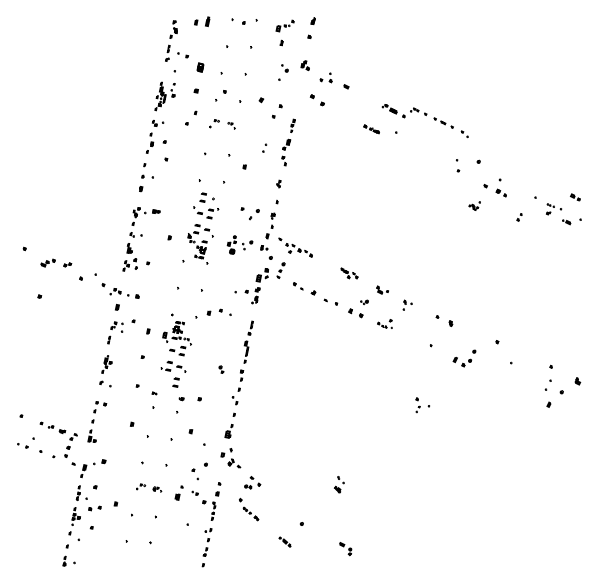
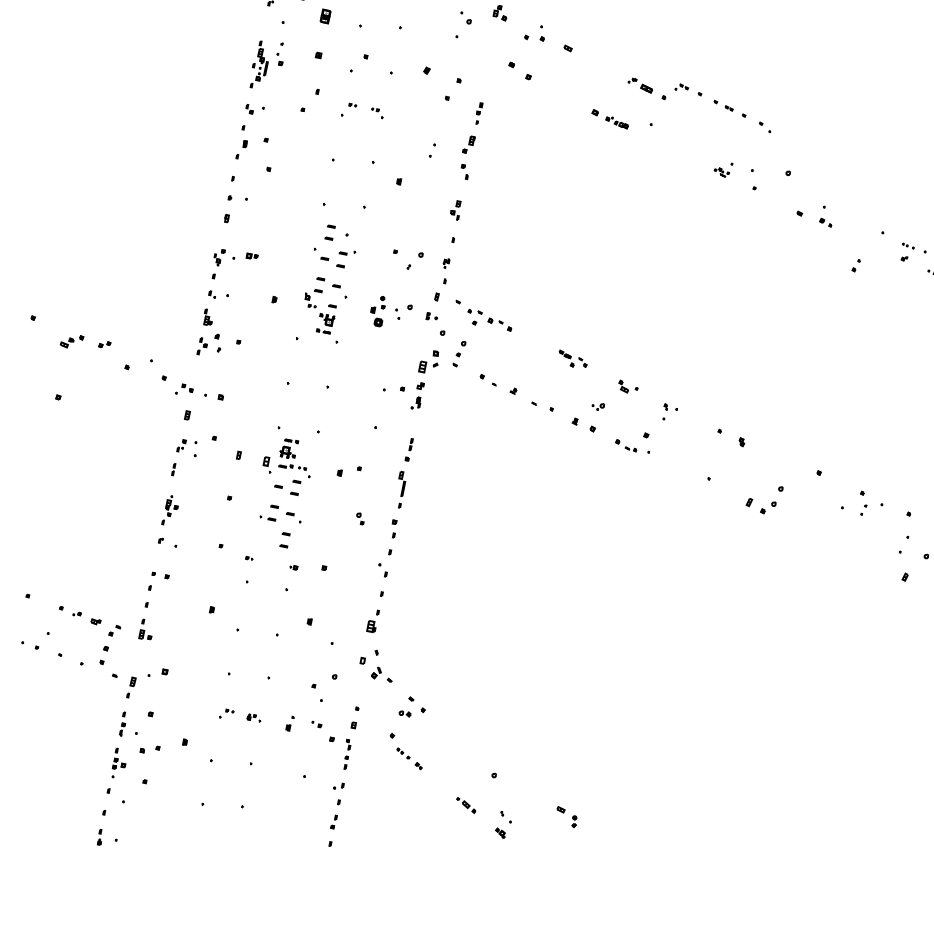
part: (371, 128) -> (609, 117), size x1.43
part: (278, 183) -> (455, 209), size x1.67
part: (500, 187) -> (824, 215), size x0.71
part: (474, 205) -> (723, 169), moved
part: (214, 311) -> (348, 470), moved
part: (384, 323) -> (631, 442), size x1.43
part: (422, 405) -> (871, 503), moved
part: (339, 484) -> (503, 824), moved
part: (178, 492) -> (289, 723), size x0.62

